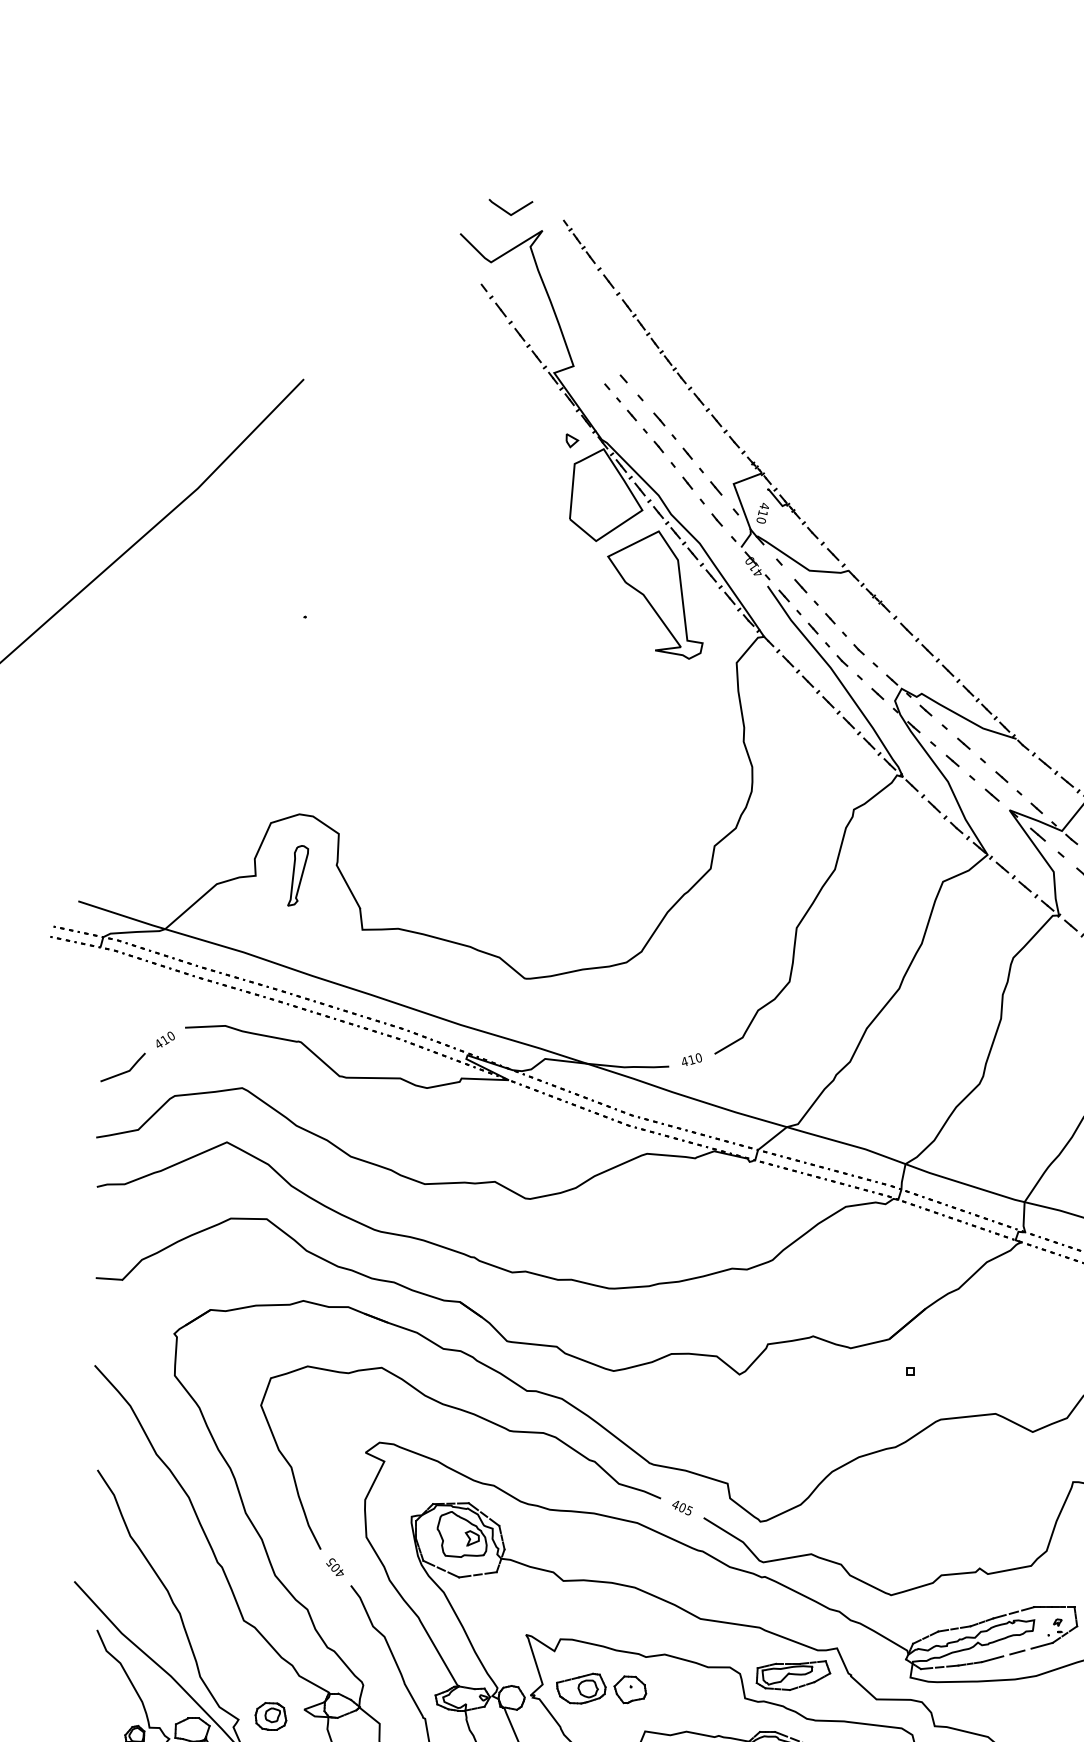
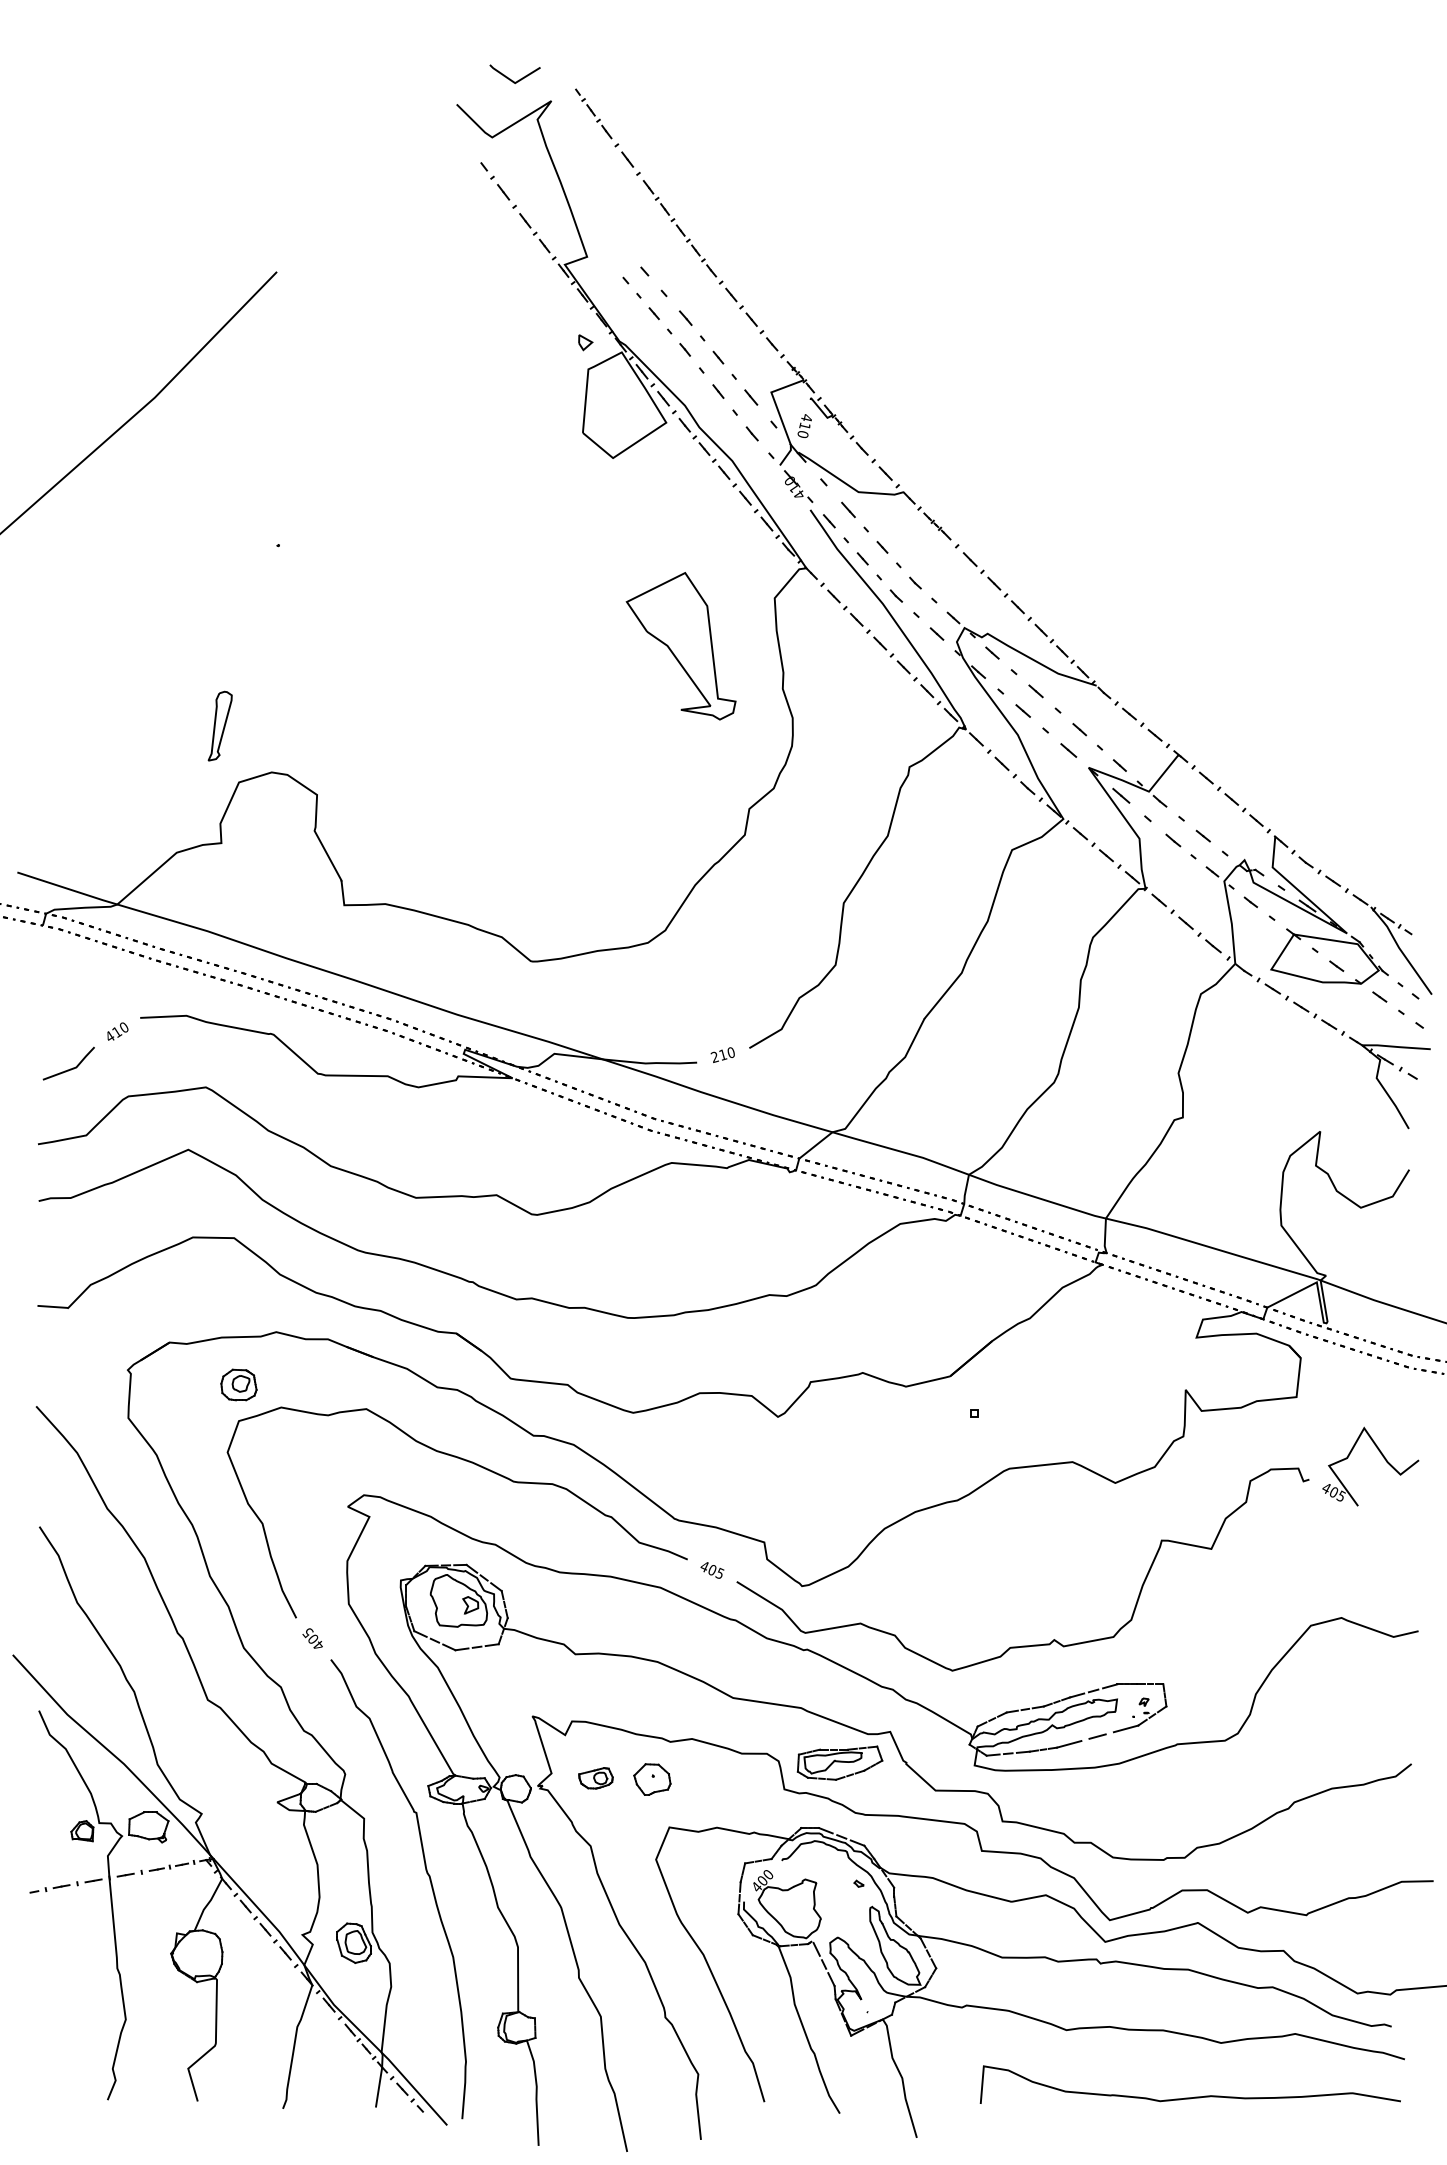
part: (654, 595) -> (680, 646), moved
part: (297, 875) -> (219, 725), moved
text: (684, 1062) -> (714, 1057), 410 -> 210
part: (580, 1688) -> (595, 1778), size x0.6
part: (270, 1715) -> (238, 1384), moved

